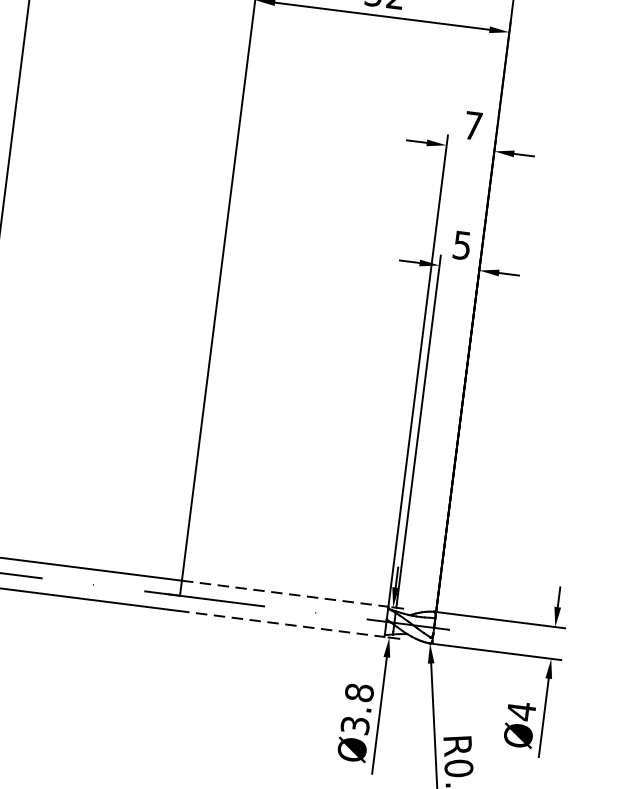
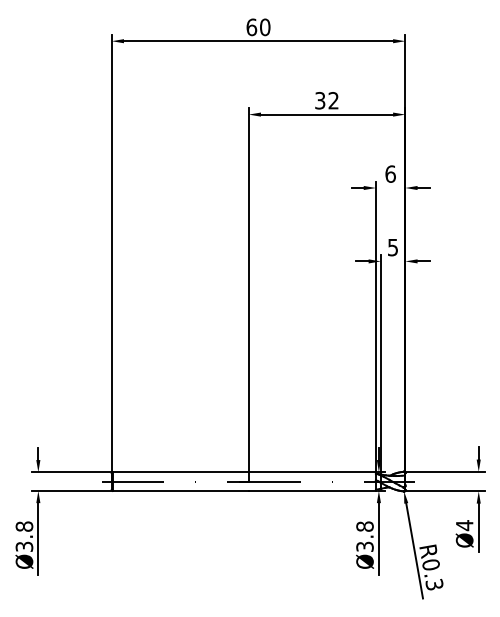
text: (473, 124) -> (390, 173), 7 -> 6
line: (285, 594) -> (312, 472), dashed -> solid
line: (281, 623) -> (312, 490), dashed -> solid

